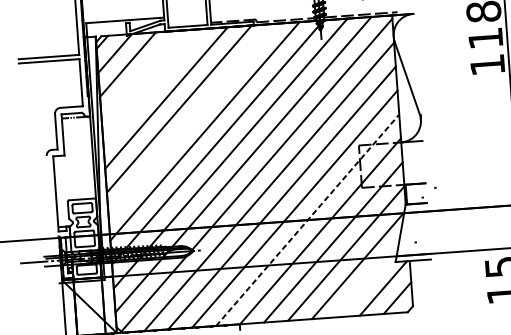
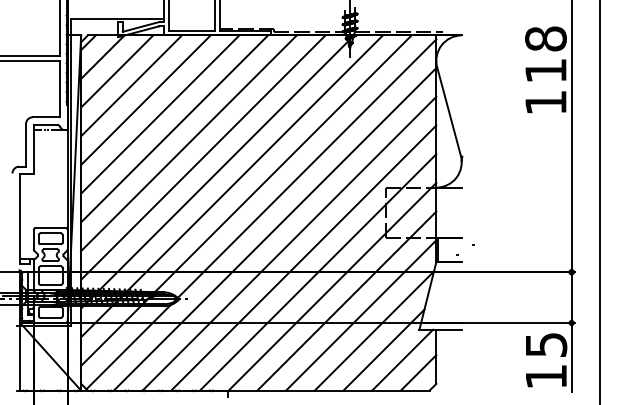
line: (140, 75) -> (131, 85), added
line: (153, 86) -> (145, 99), added
line: (191, 120) -> (188, 143), added
line: (307, 220) -> (318, 272), dashed -> solid
line: (366, 280) -> (383, 349), added

